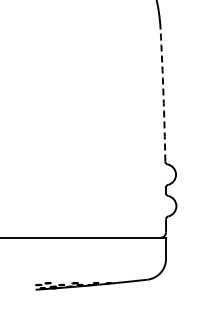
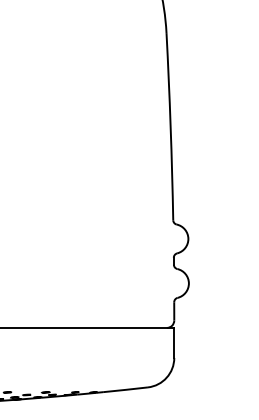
arc: (163, 95) -> (170, 126), dashed -> solid

